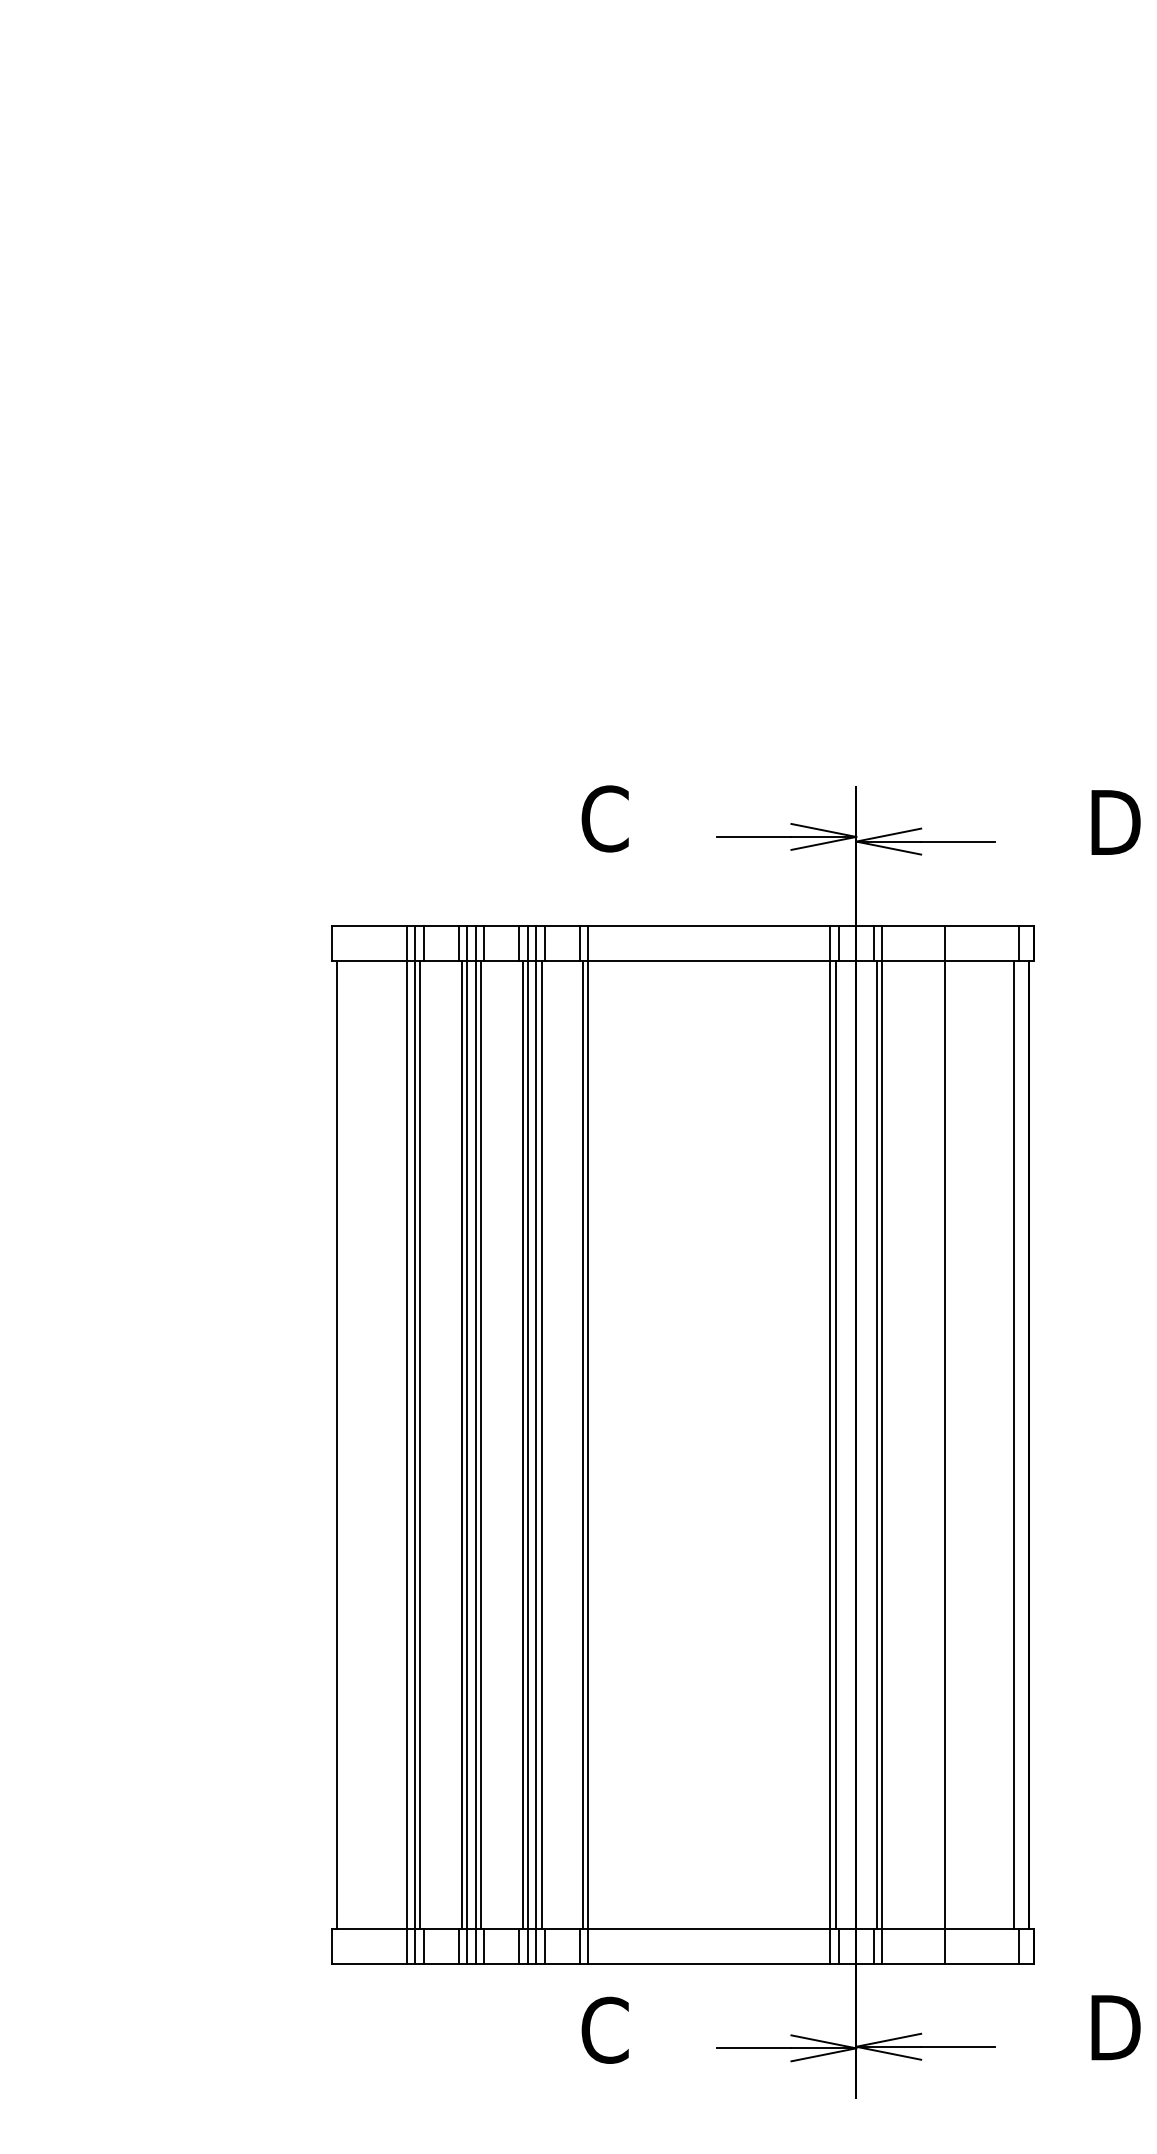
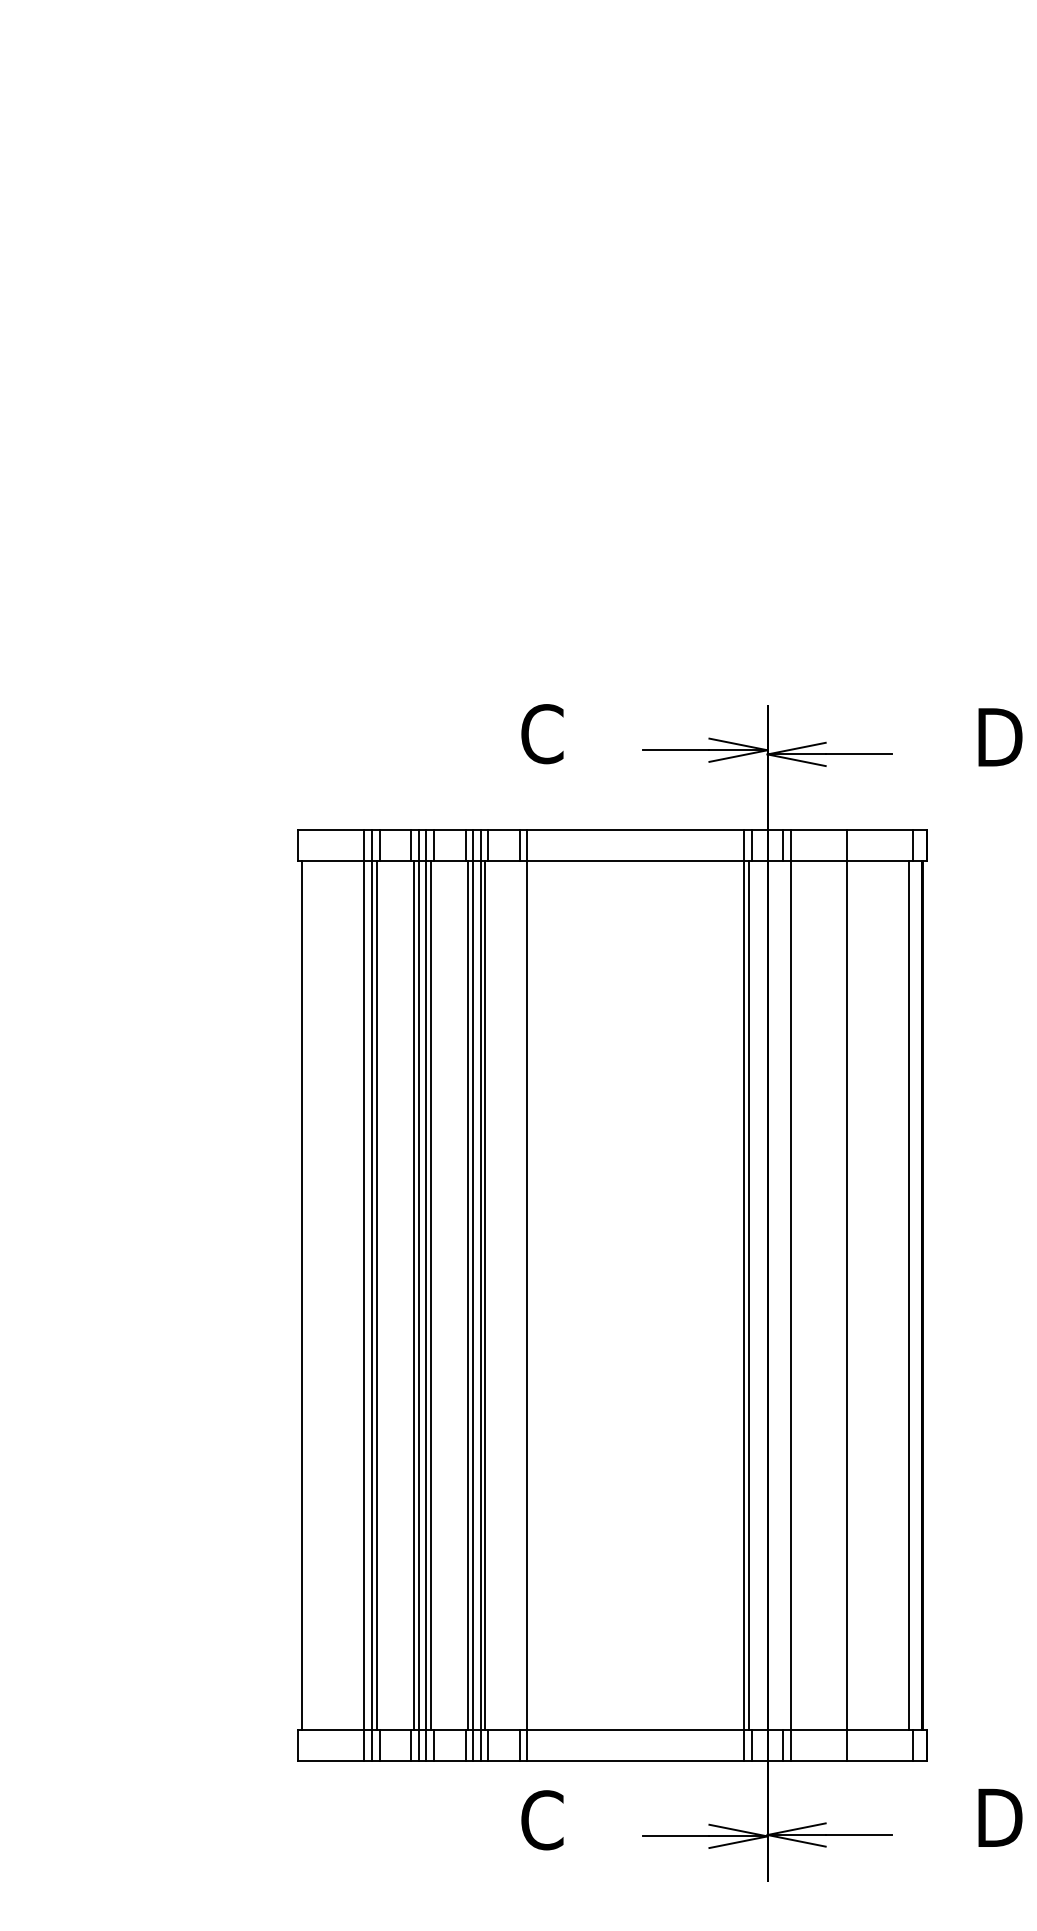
line: (583, 1444) -> (522, 1295), removed
line: (877, 1444) -> (786, 1295), removed

